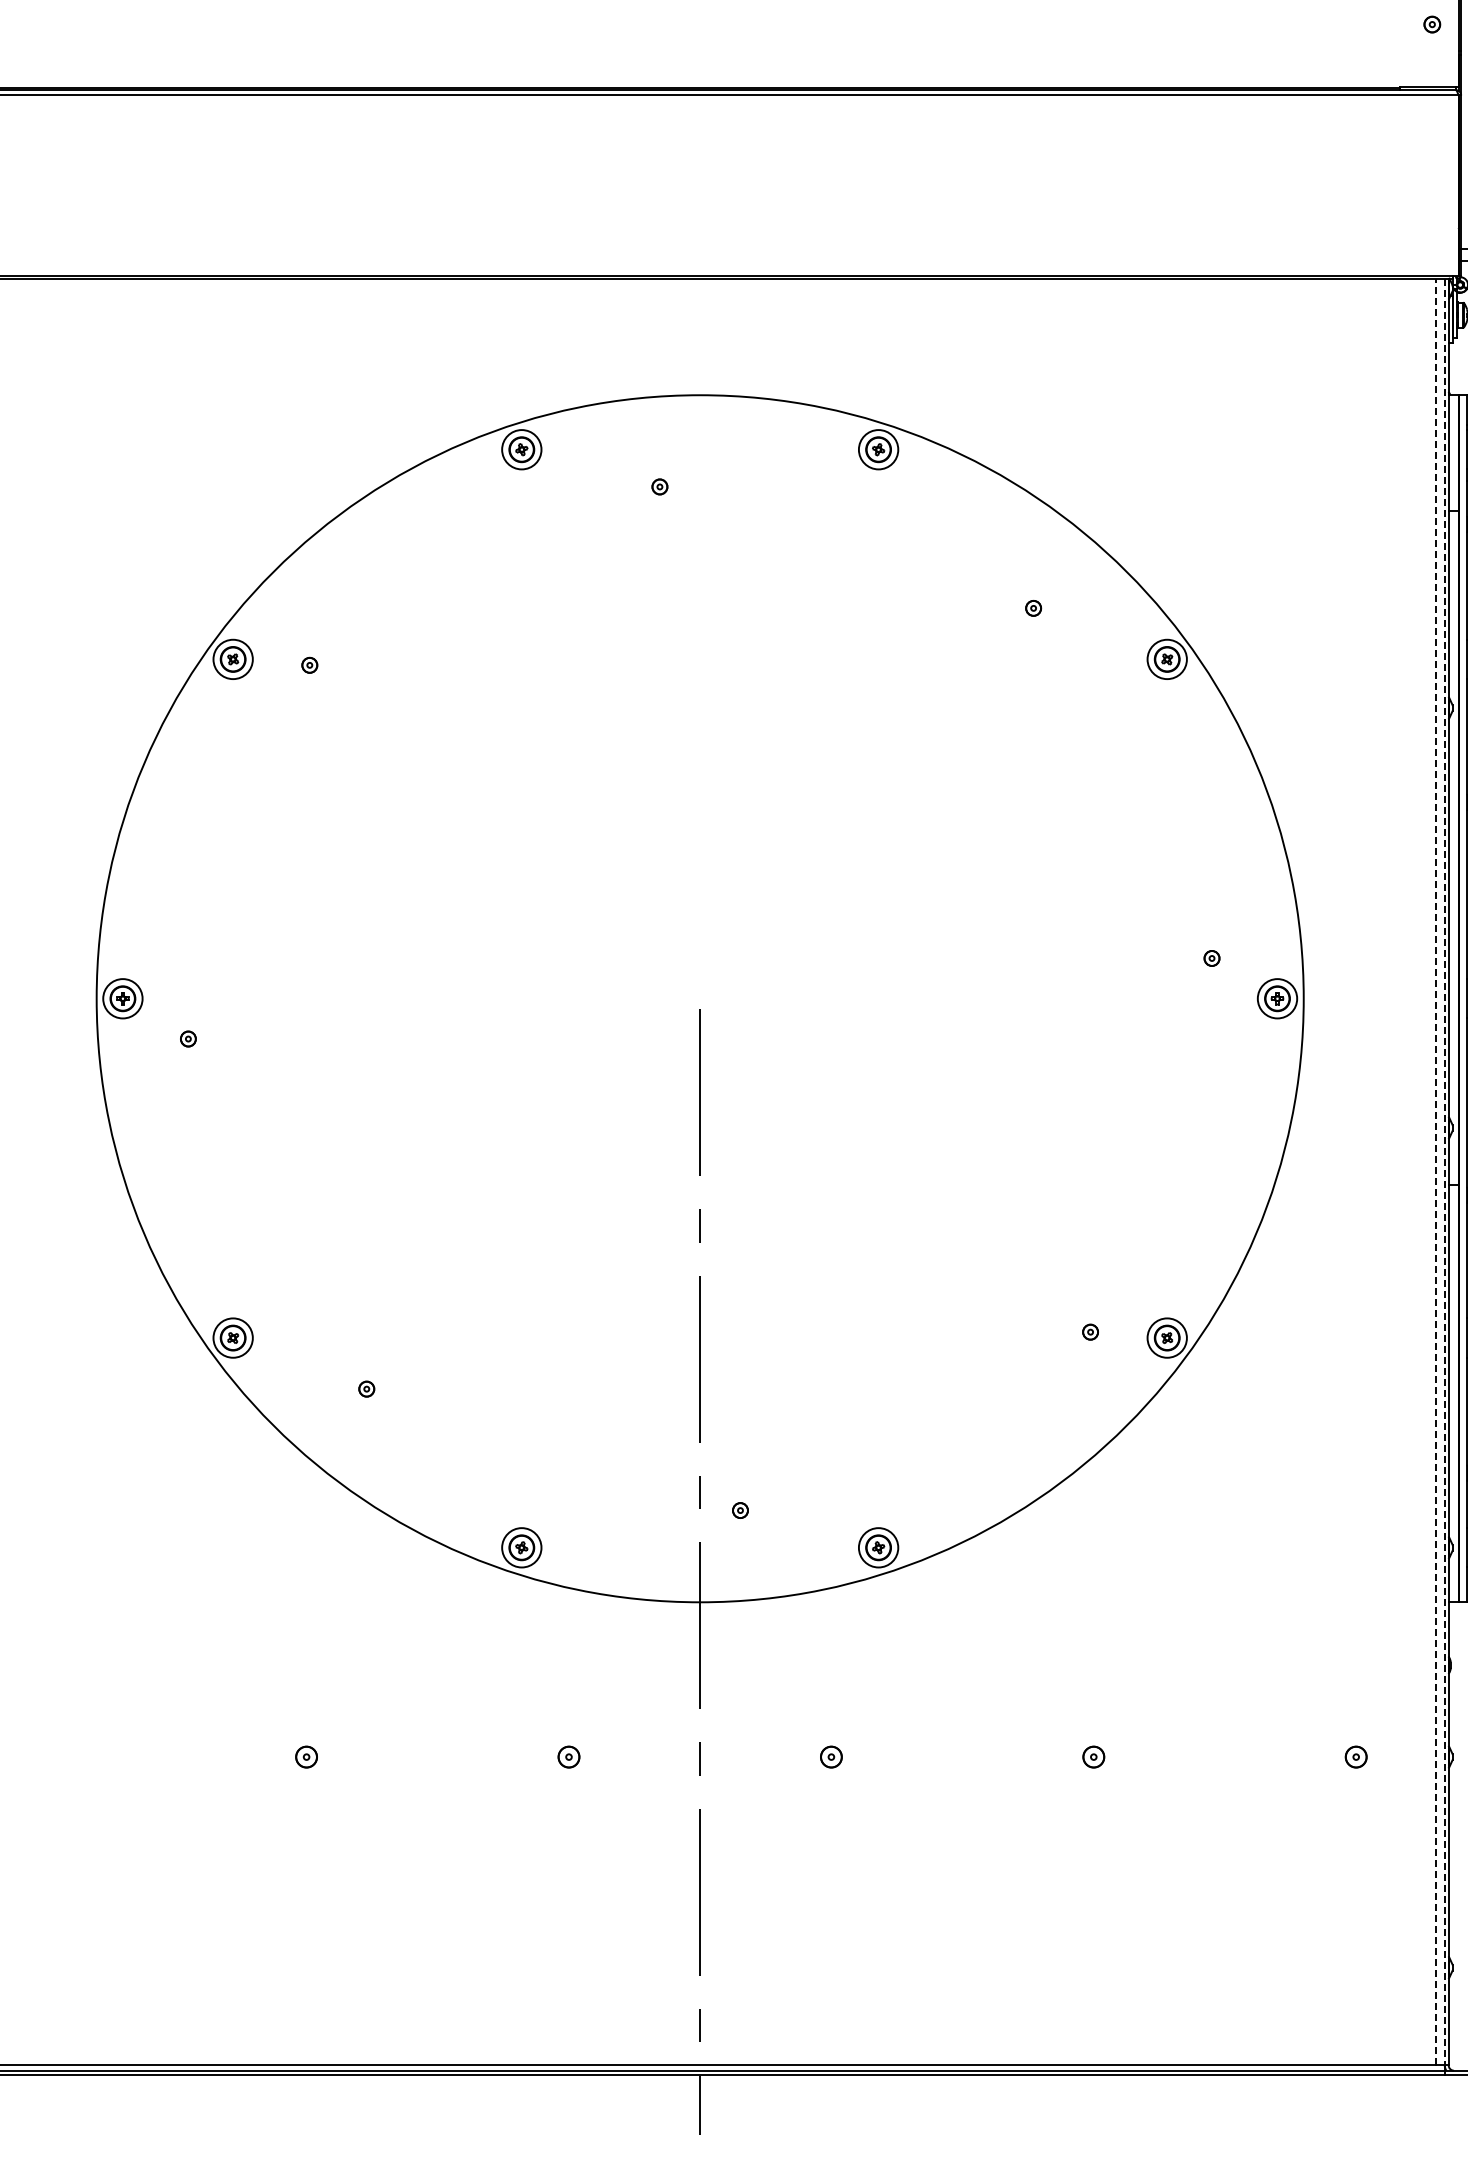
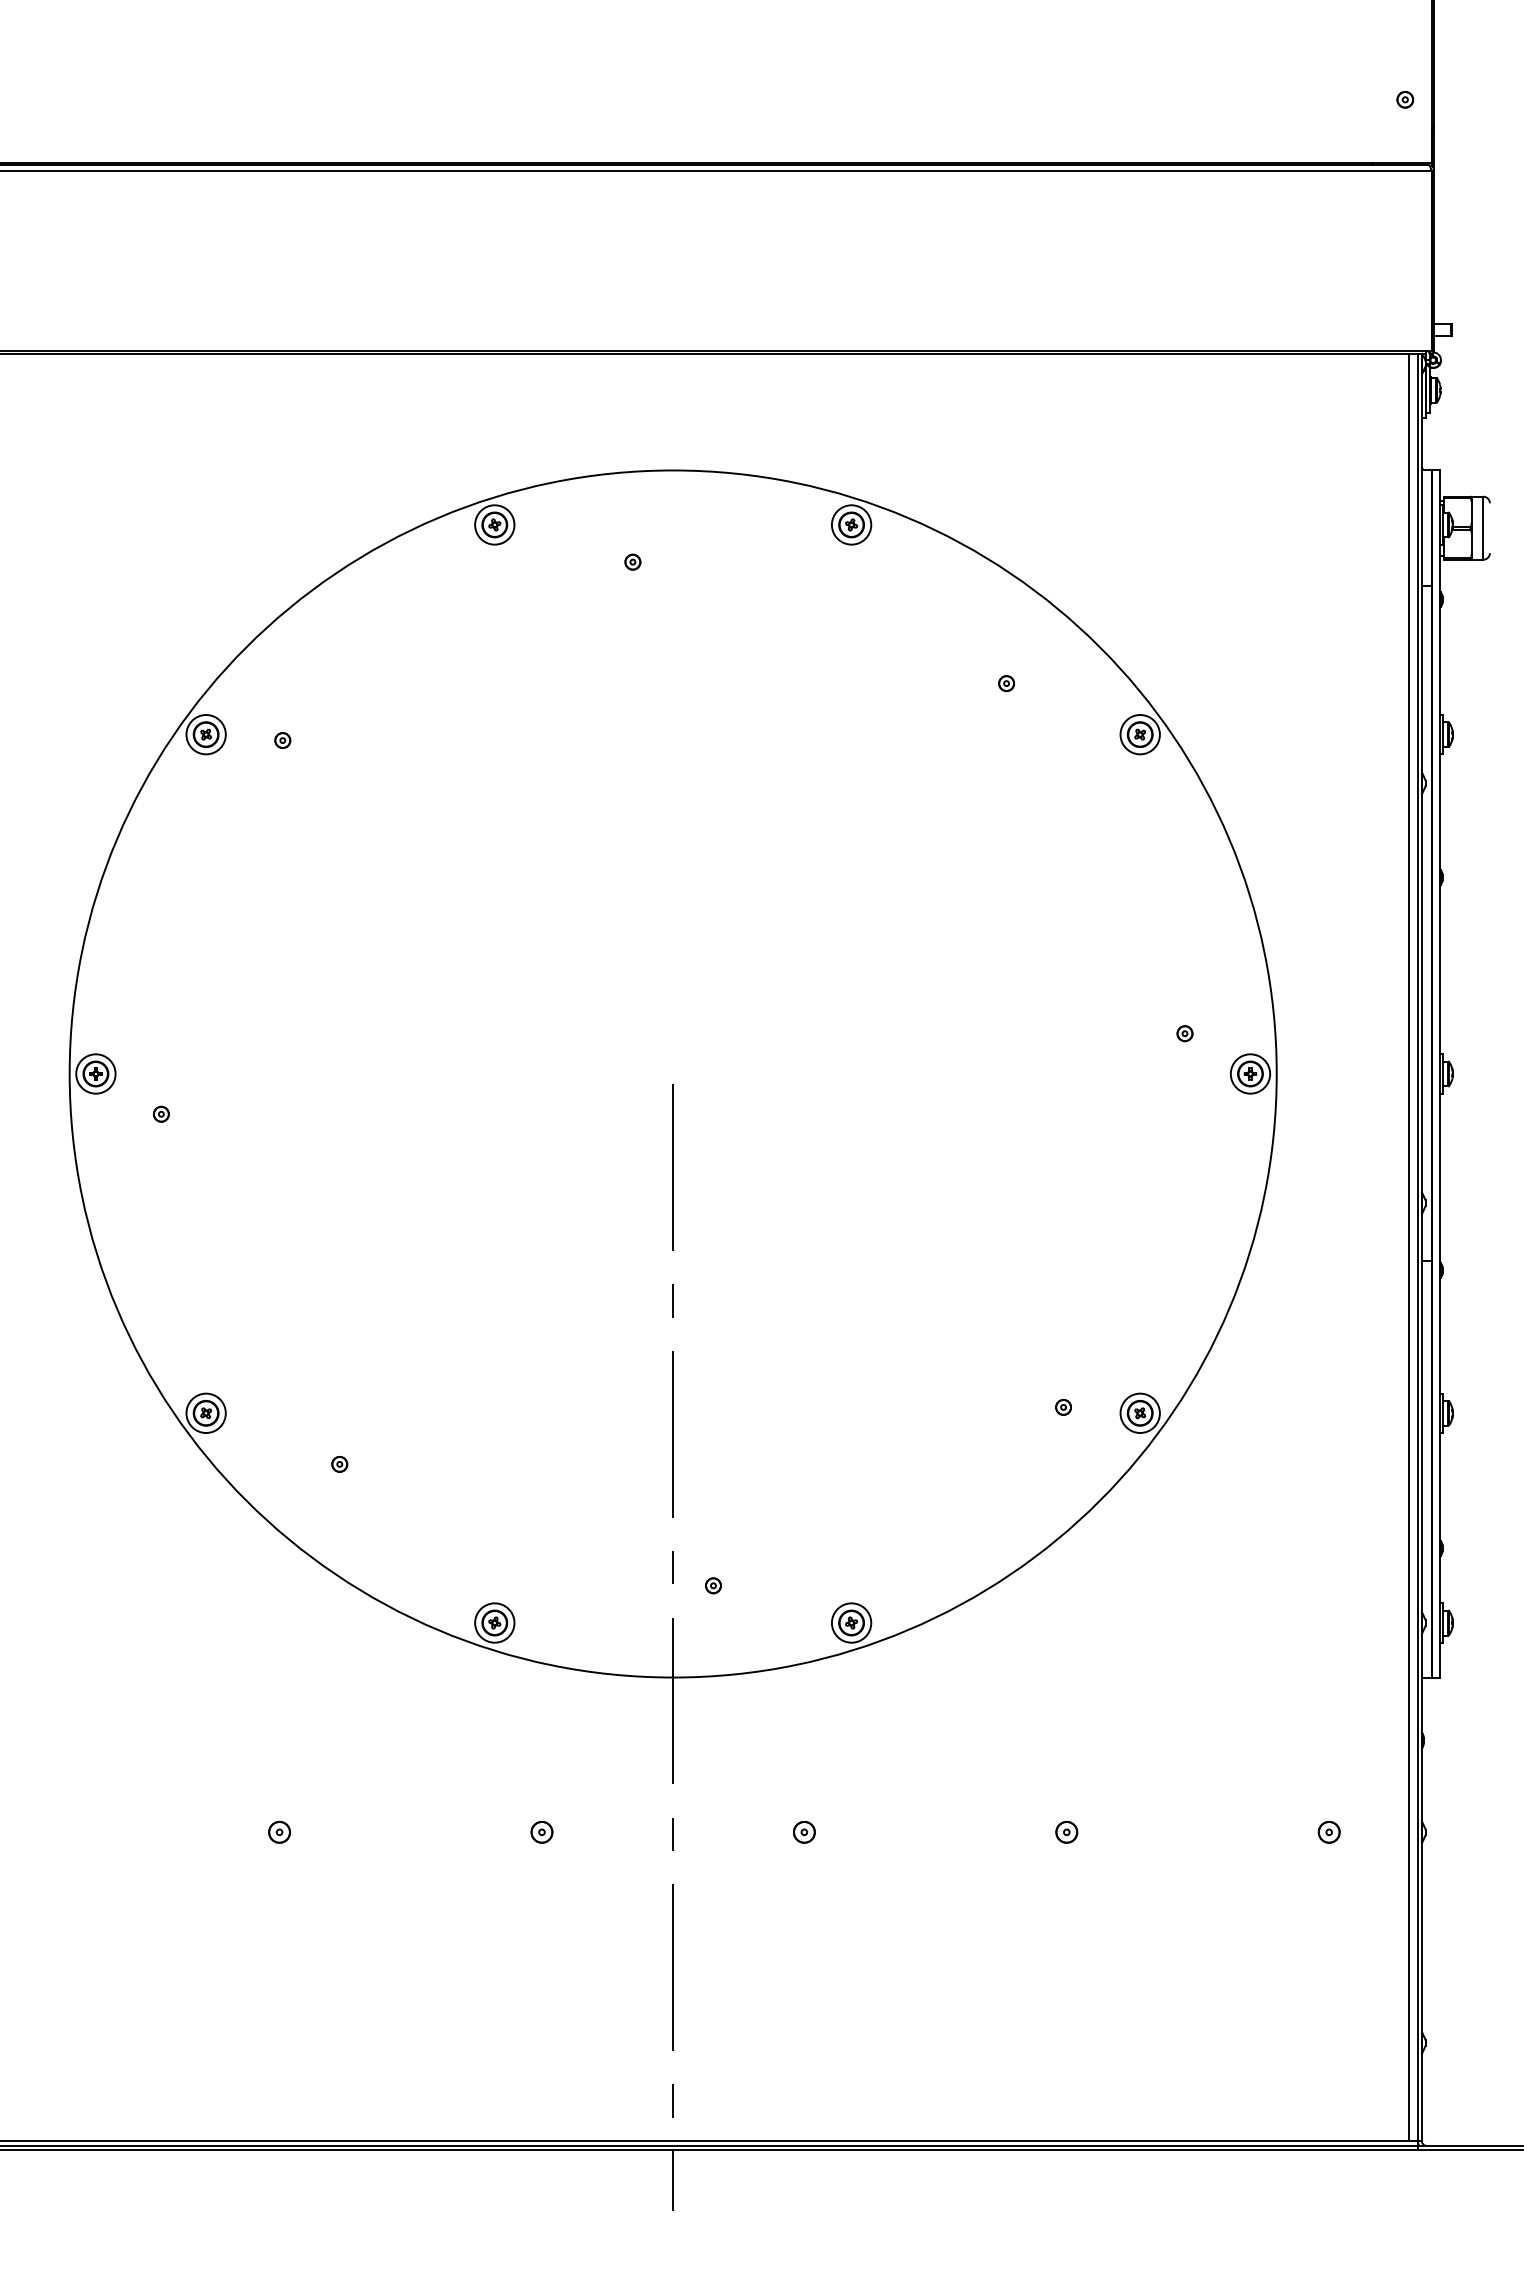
line: (1435, 1171) -> (1408, 1246), dashed -> solid
line: (1444, 1172) -> (1417, 1247), dashed -> solid

